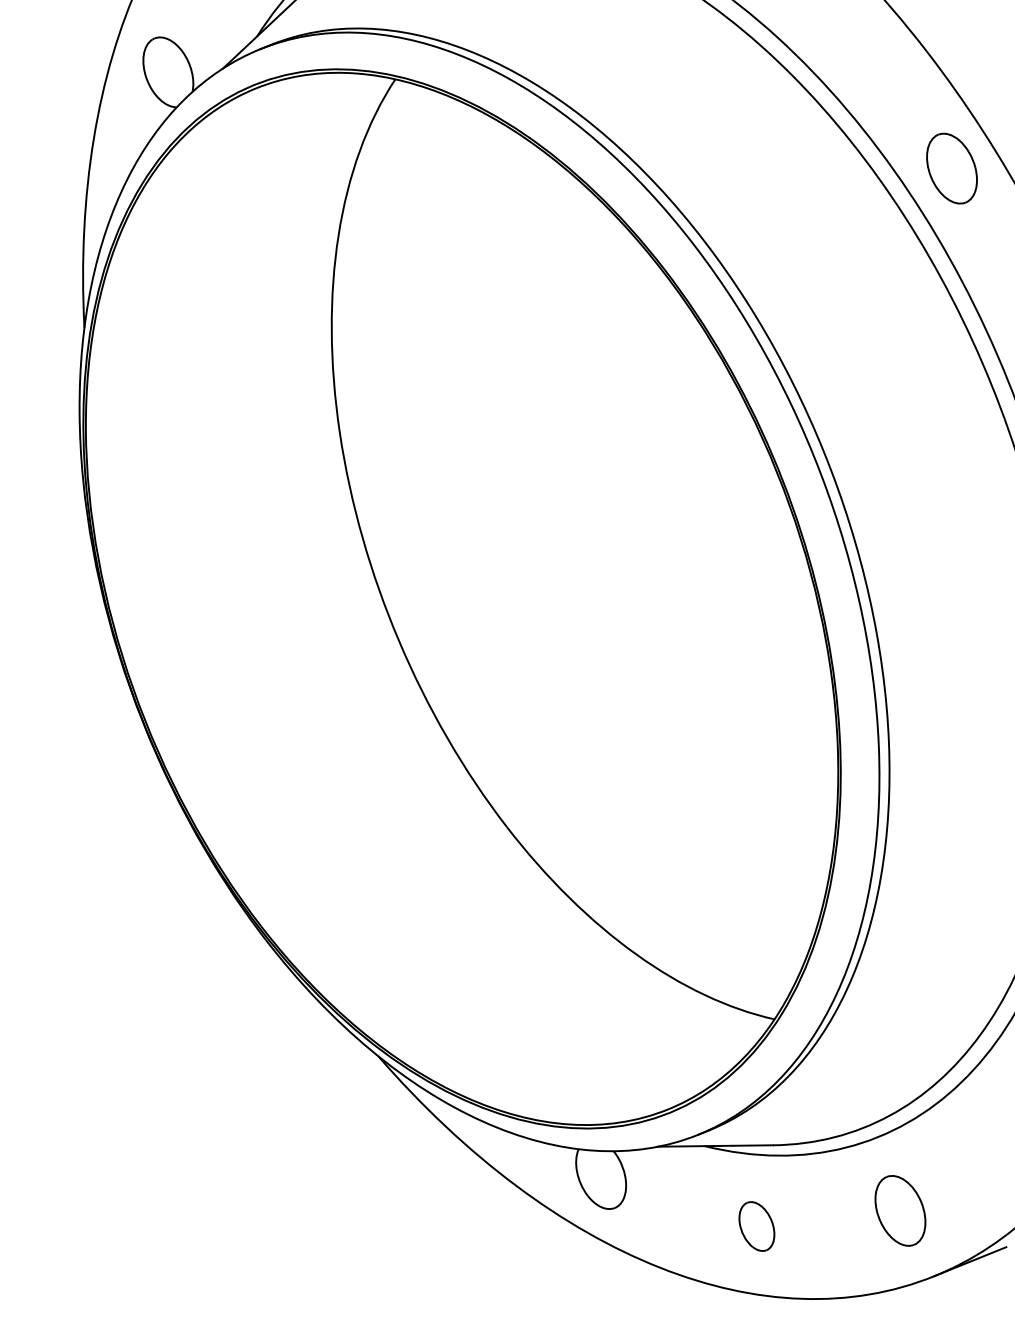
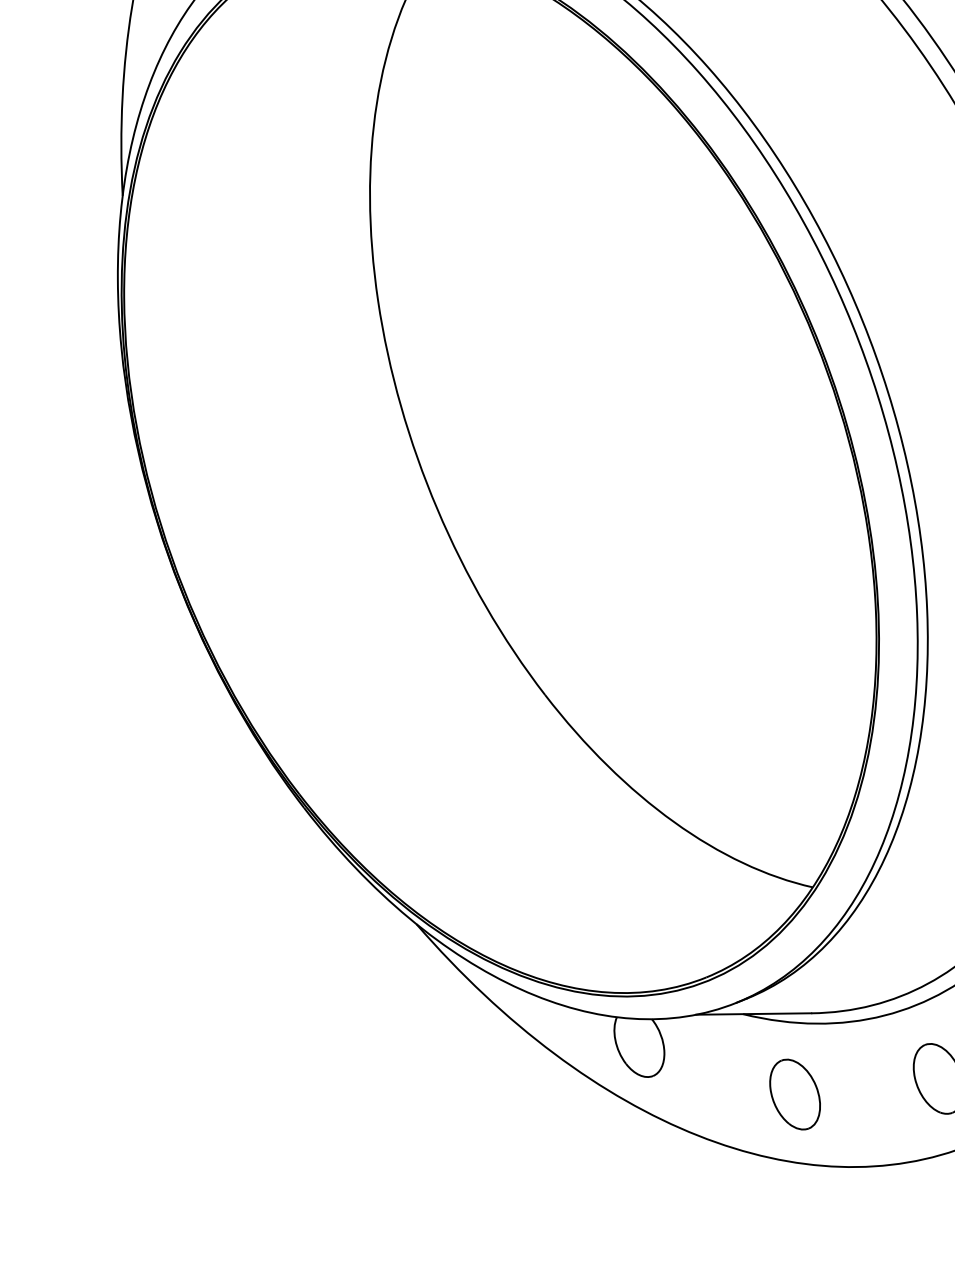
part: (756, 1226) -> (794, 1094), size x1.43

